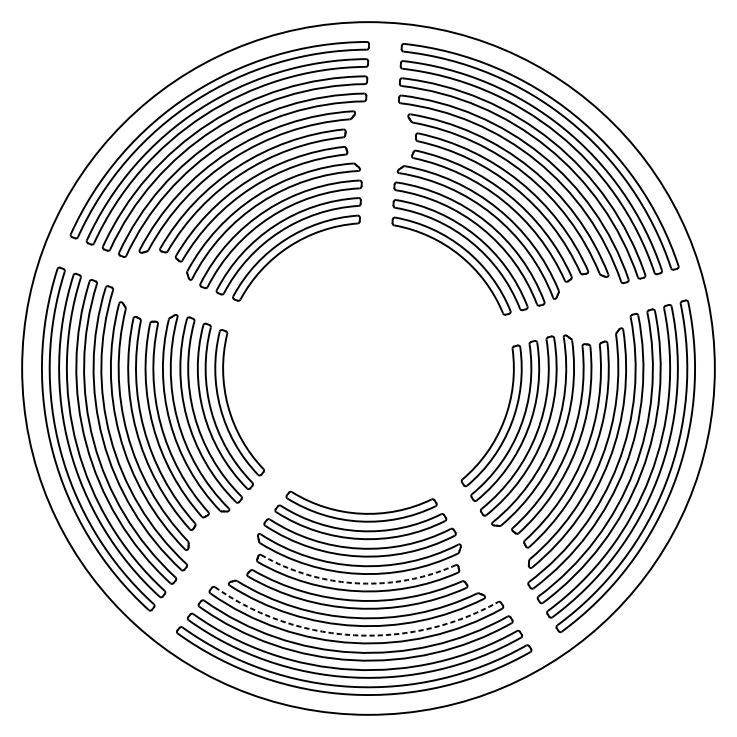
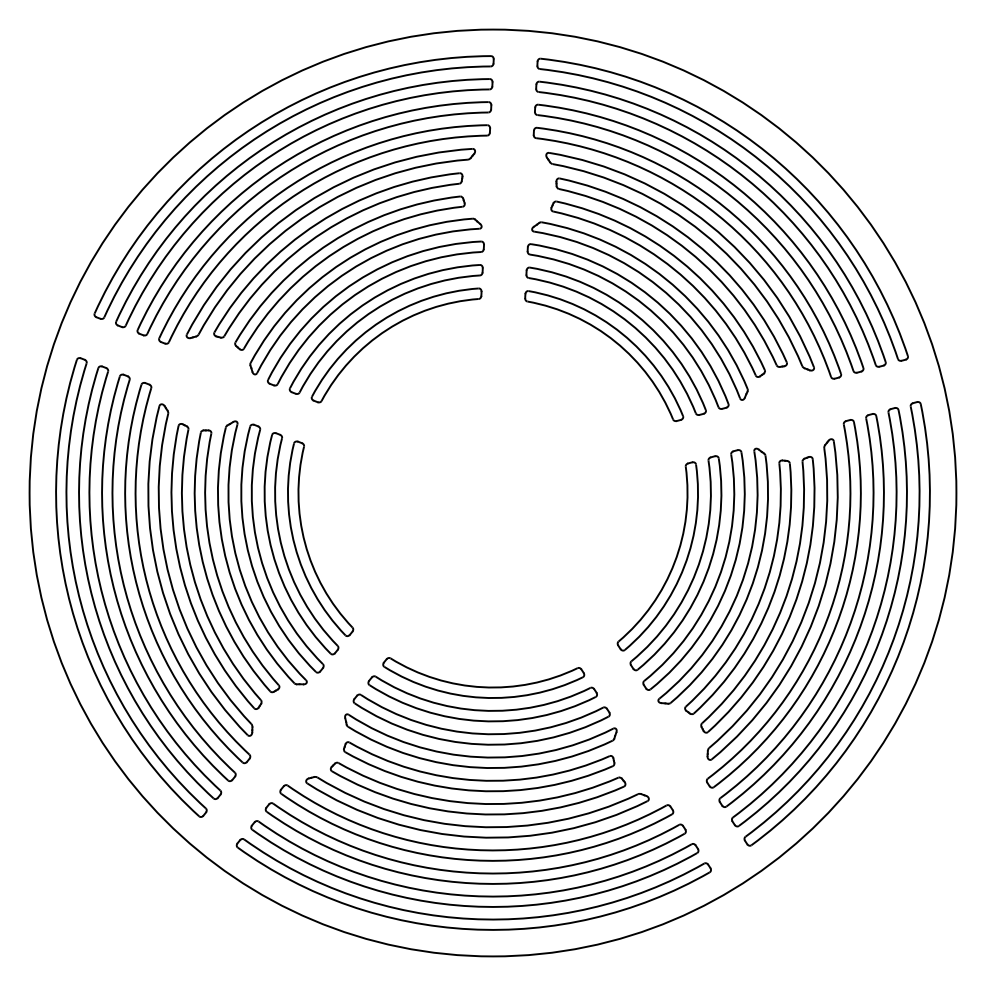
arc: (356, 583) -> (477, 780), dashed -> solid
arc: (354, 634) -> (474, 849), dashed -> solid

